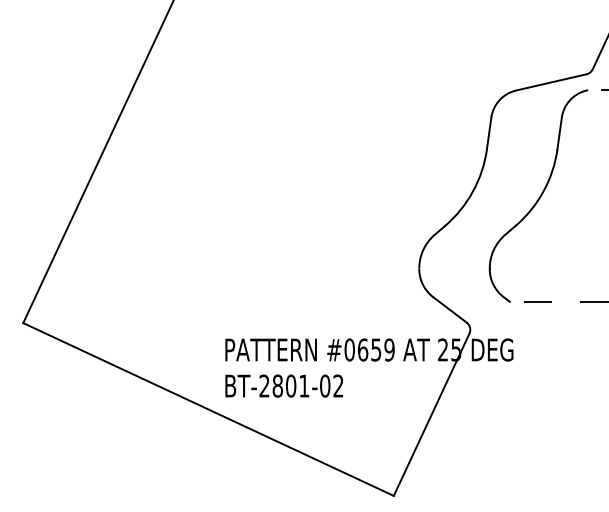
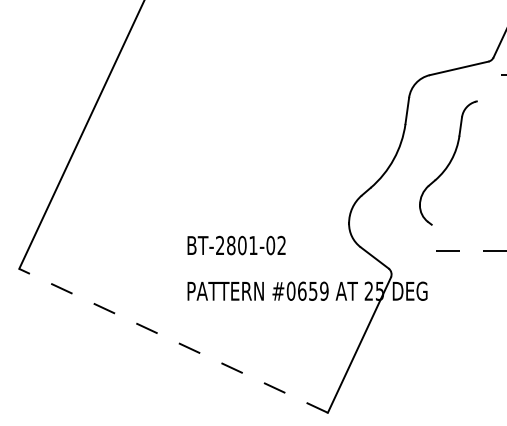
part: (538, 195) -> (448, 162), size x0.7
text: (283, 385) -> (236, 245), moved
line: (208, 409) -> (173, 340), solid -> dashed

